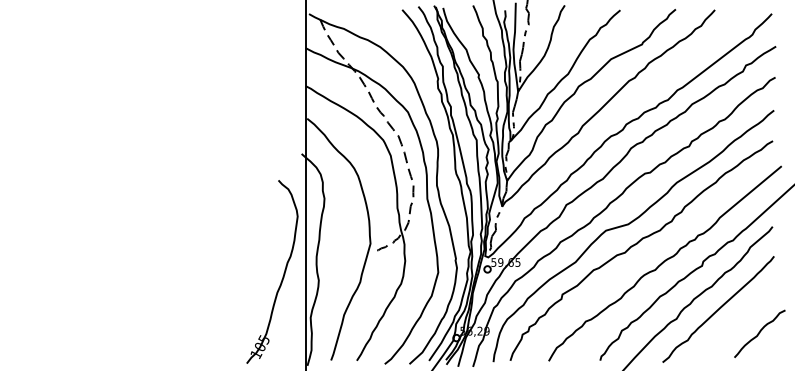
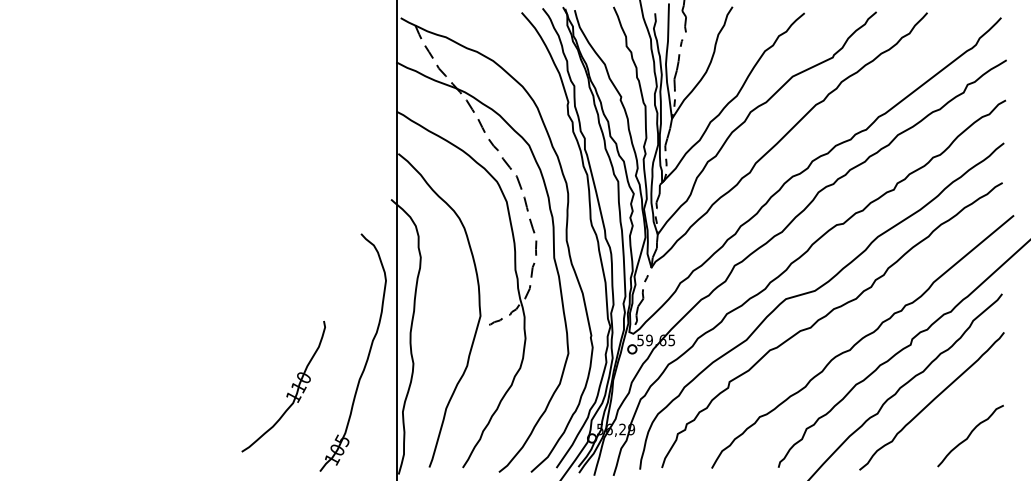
part: (221, 302) -> (287, 392), added
curve: (759, 333) -> (970, 435), moved

